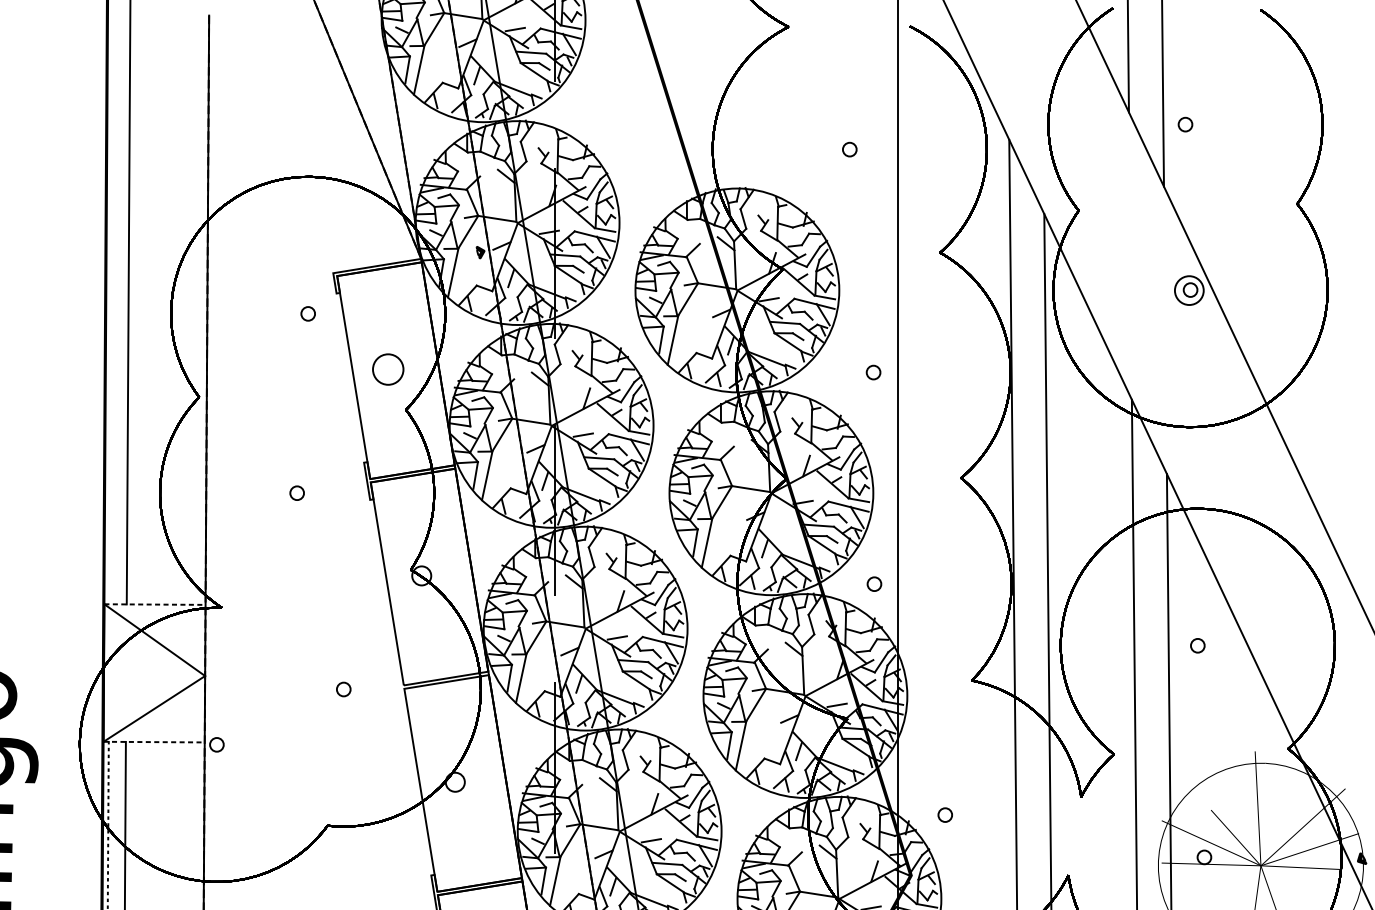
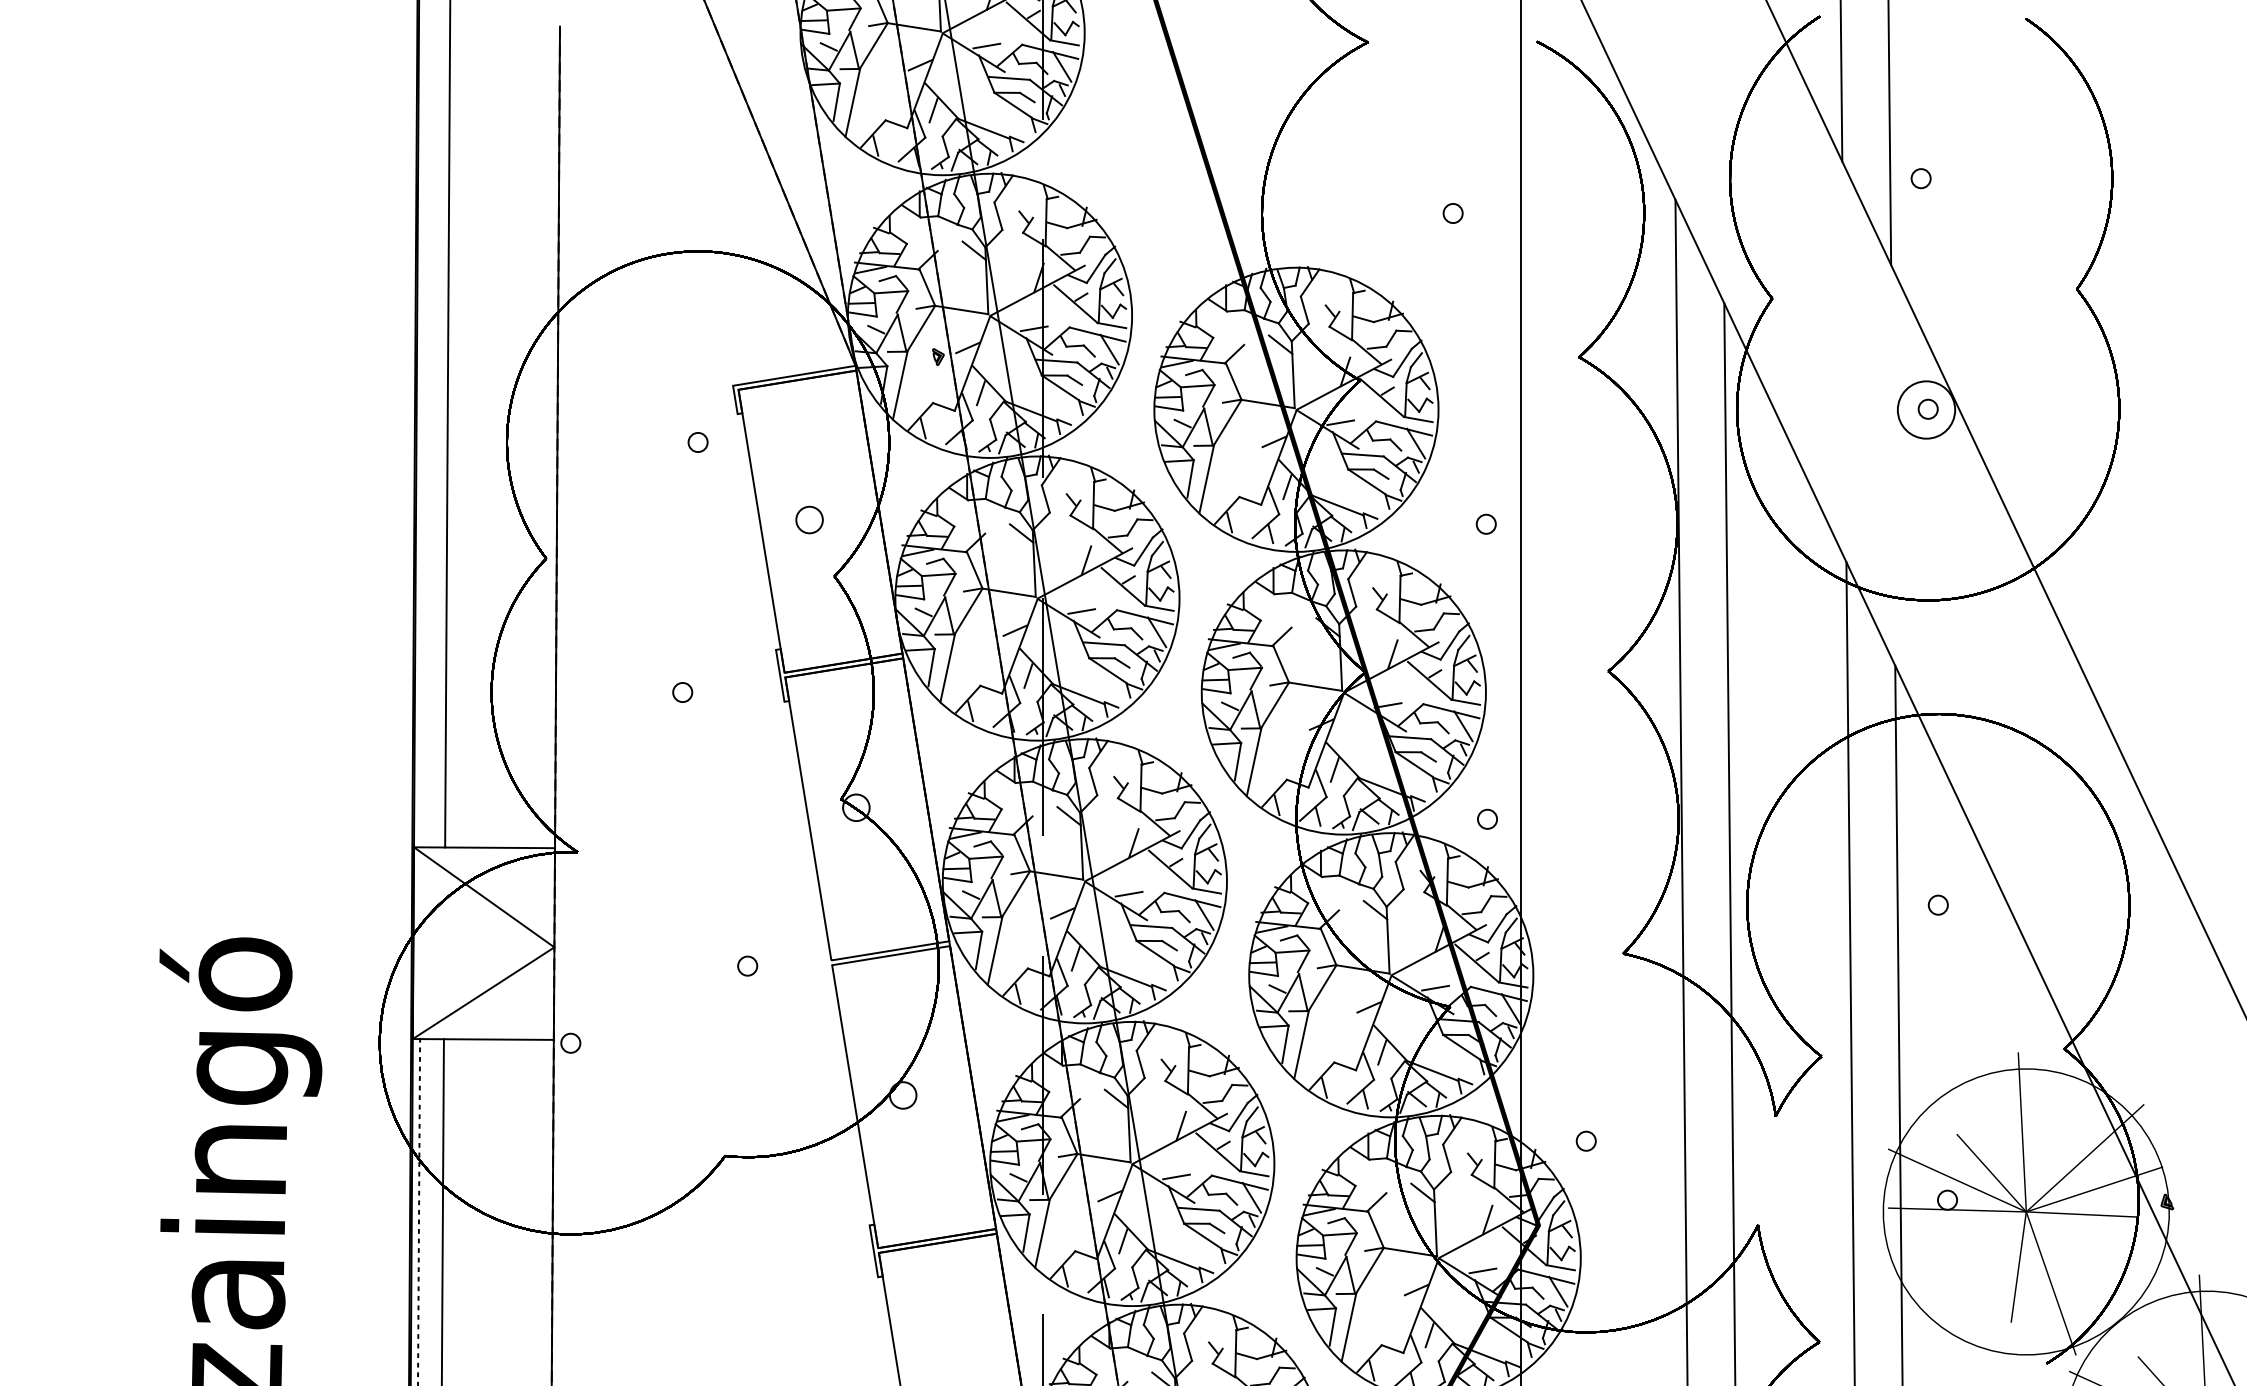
circle: (1189, 290) -> (1926, 409), size x1.43
circle: (388, 369) -> (809, 519), size x0.62
line: (154, 604) -> (484, 847), dashed -> solid
line: (154, 742) -> (483, 1039), dashed -> solid

